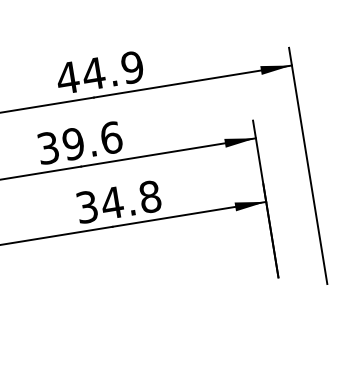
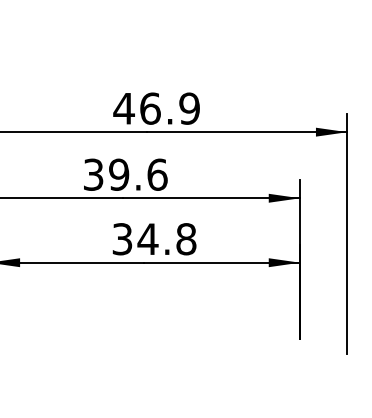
text: (93, 73) -> (150, 108), 44.9 -> 46.9

